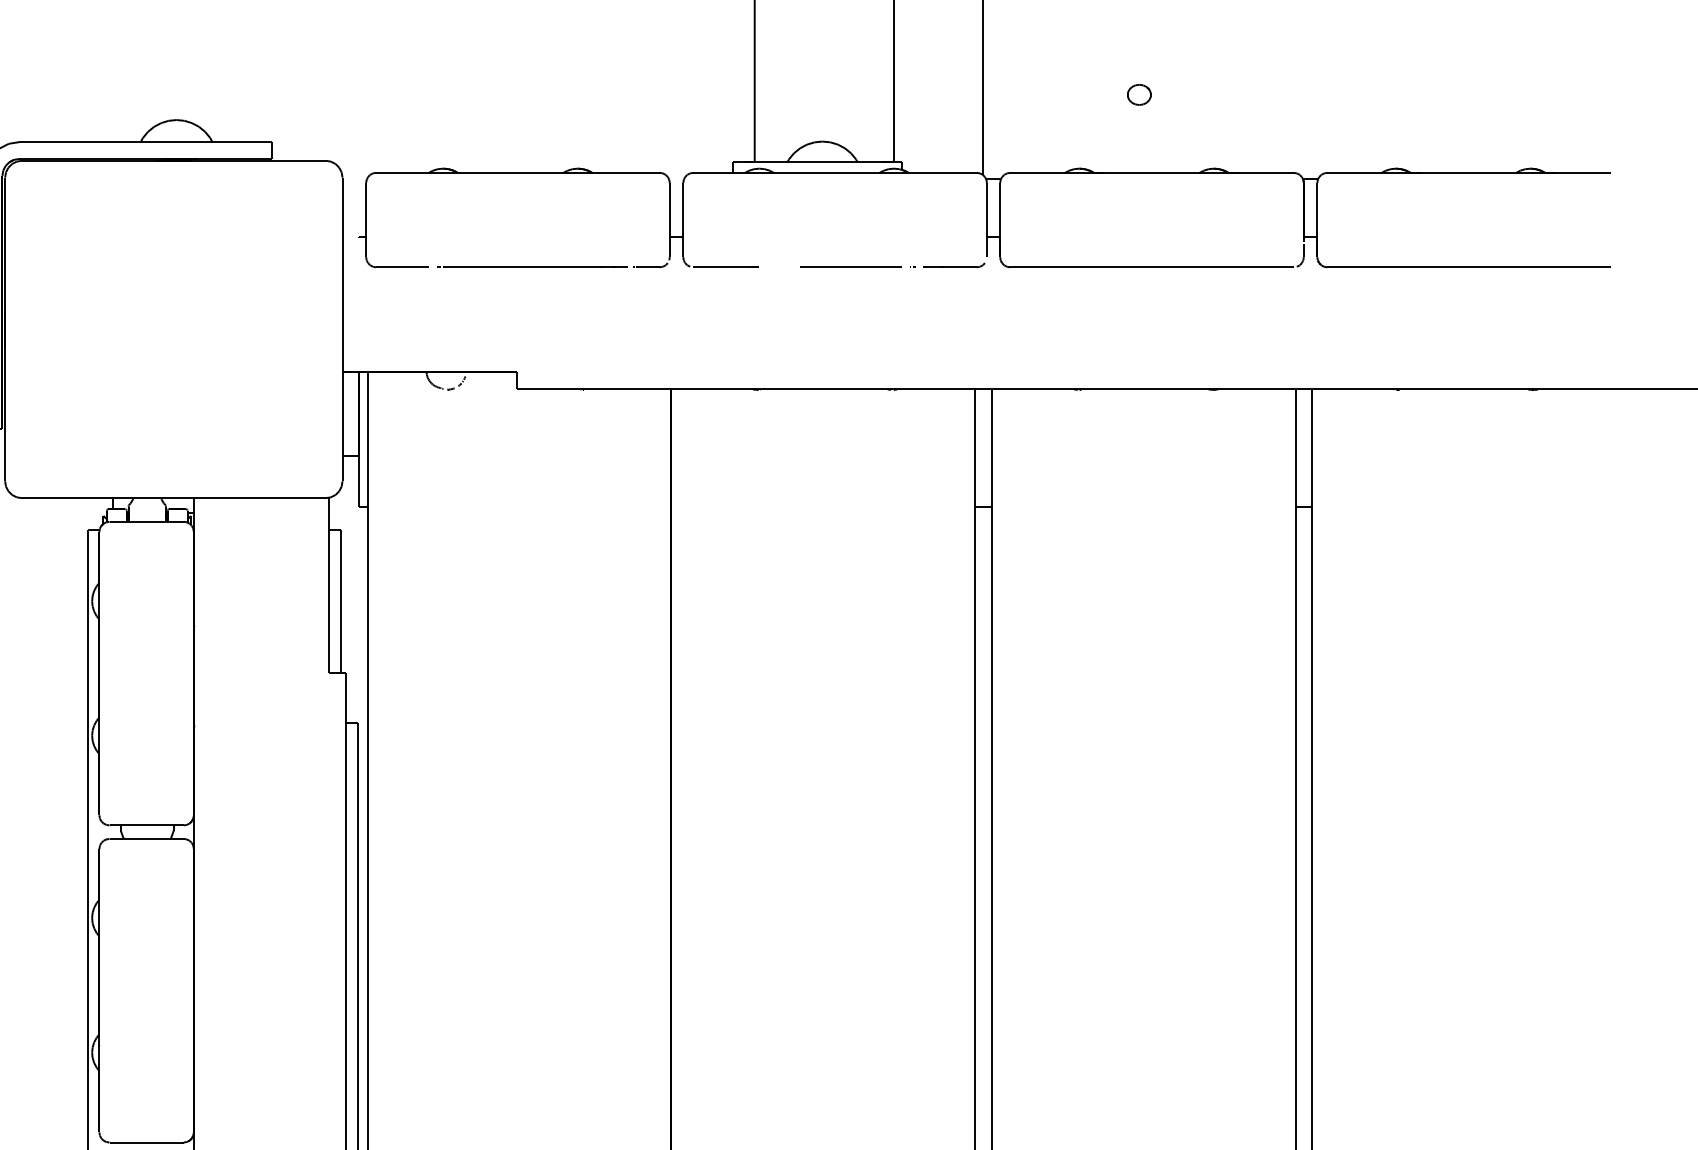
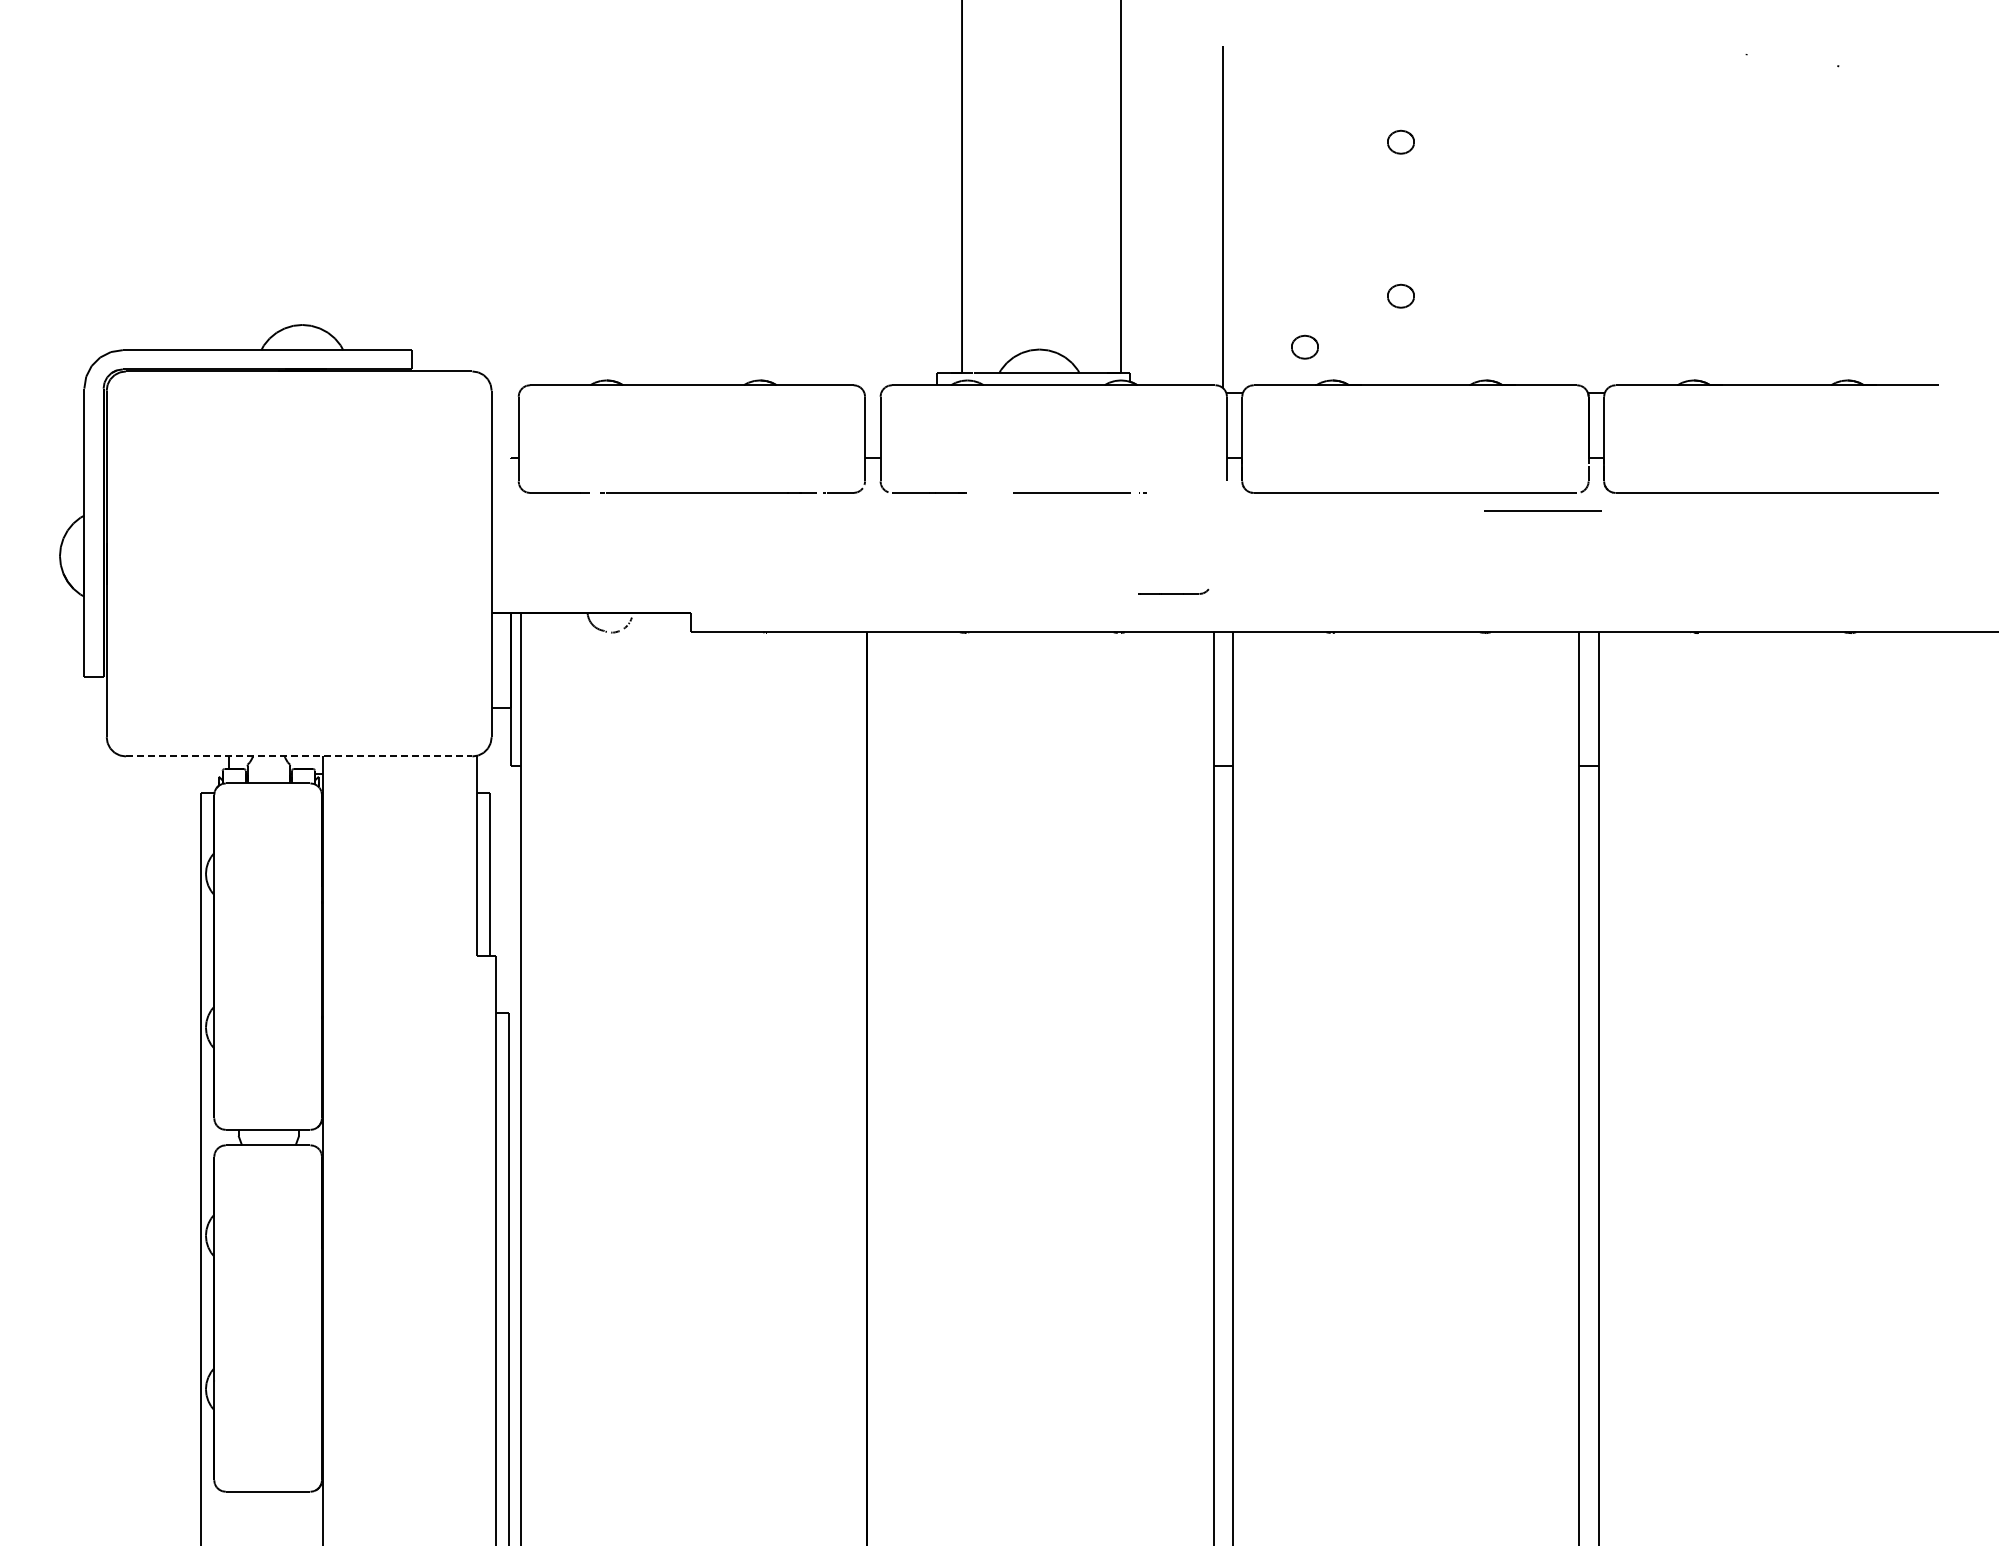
part: (1054, 138) -> (1304, 346), added
part: (954, 265) -> (1173, 591), moved
line: (1263, 282) -> (1542, 510), added
line: (174, 498) -> (299, 756), solid -> dashed

